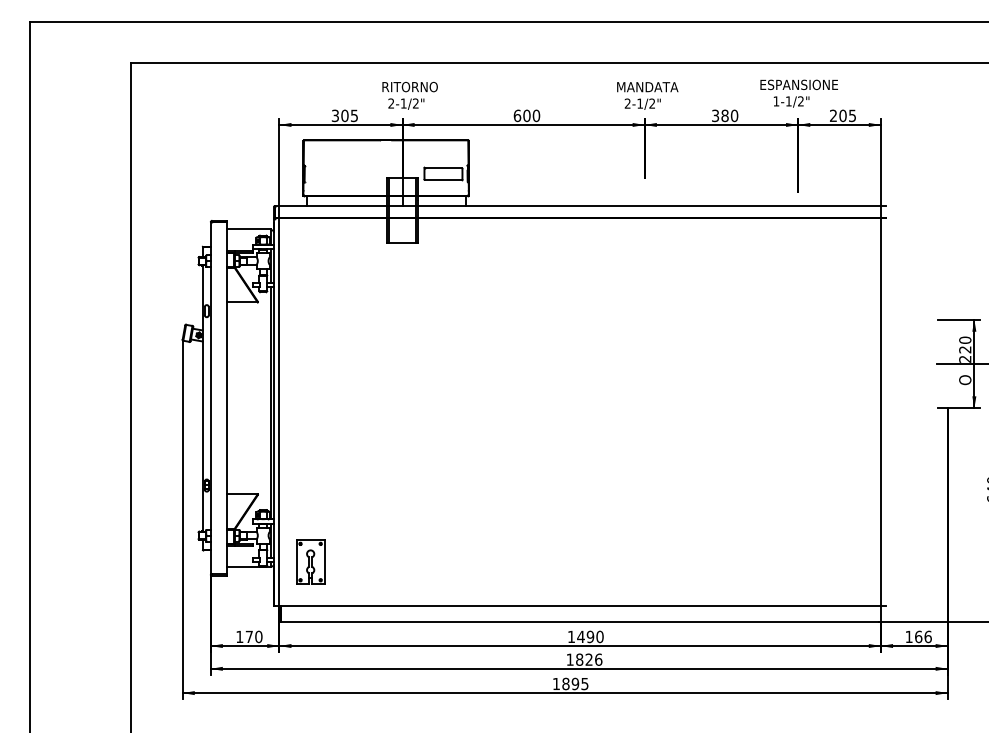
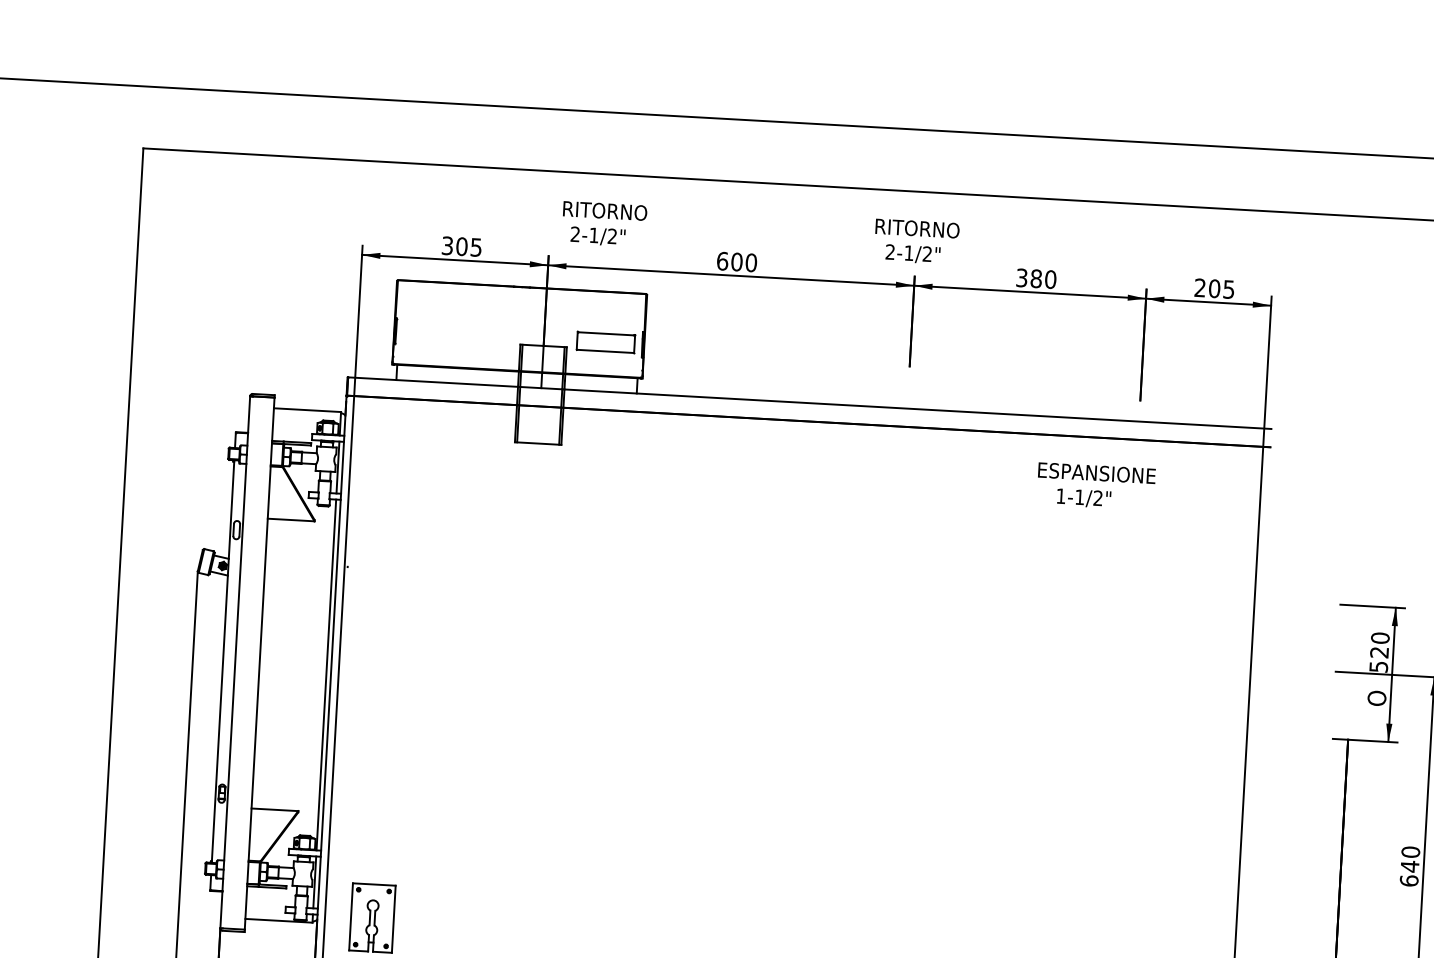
text: (648, 87) -> (923, 229), MANDATA -> RITORNO
text: (798, 93) -> (1095, 486), moved
text: (409, 95) -> (603, 223), moved
text: (965, 358) -> (1379, 665), 220 -> 520

